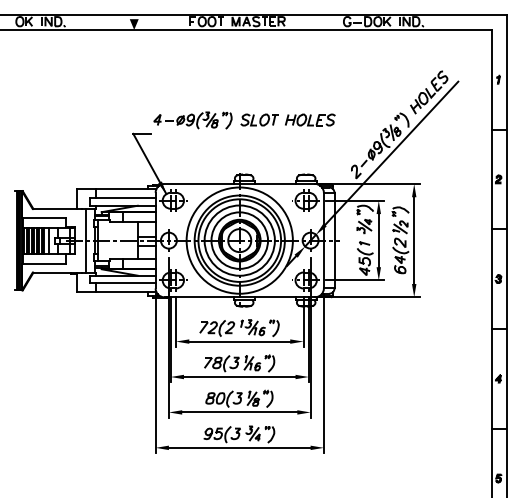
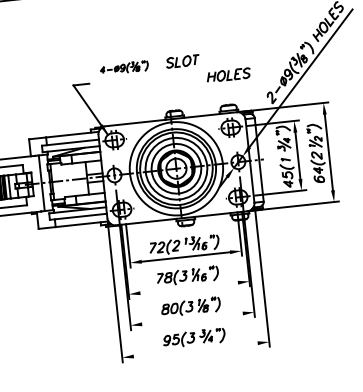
part: (310, 119) -> (228, 74), moved
part: (192, 120) -> (123, 68), size x0.7
line: (239, 377) -> (188, 288), removed
line: (239, 412) -> (192, 318), removed
line: (239, 447) -> (195, 349), removed

